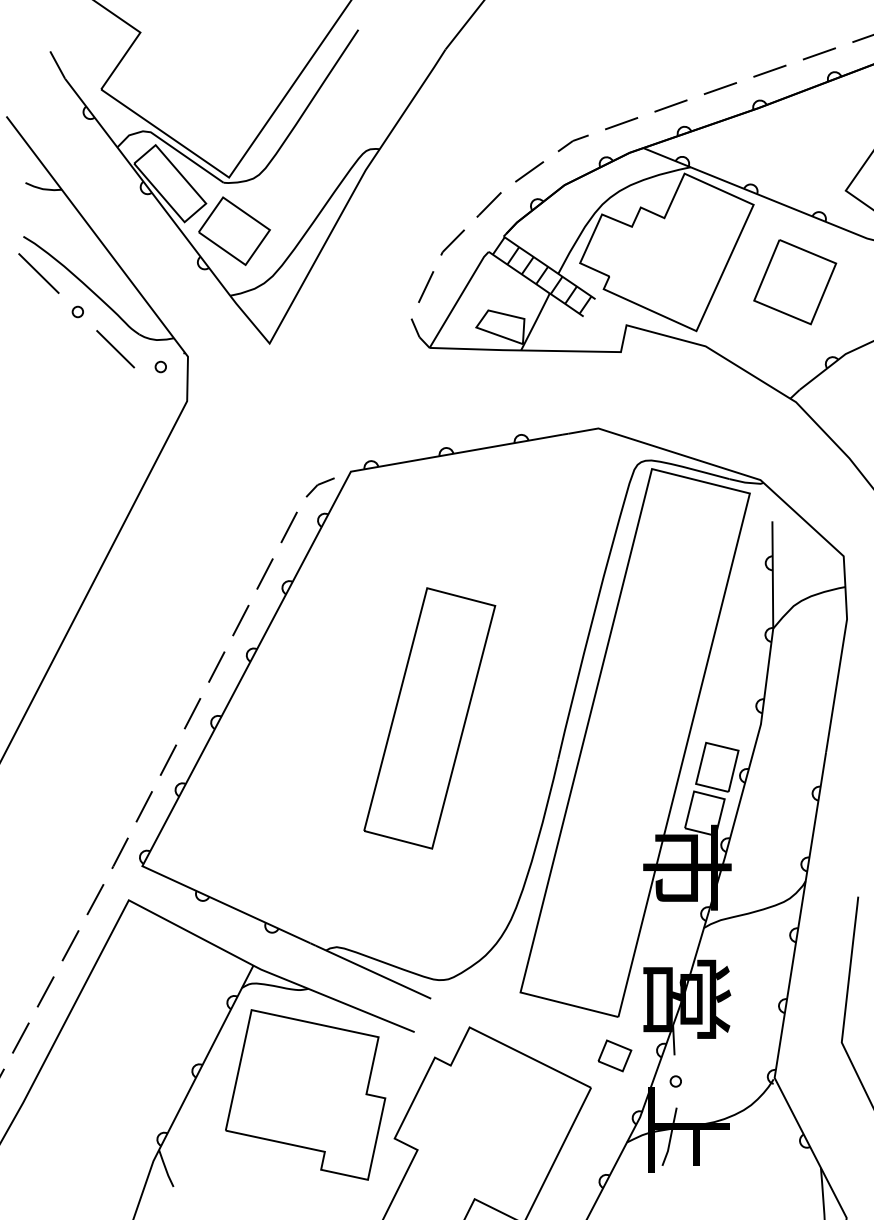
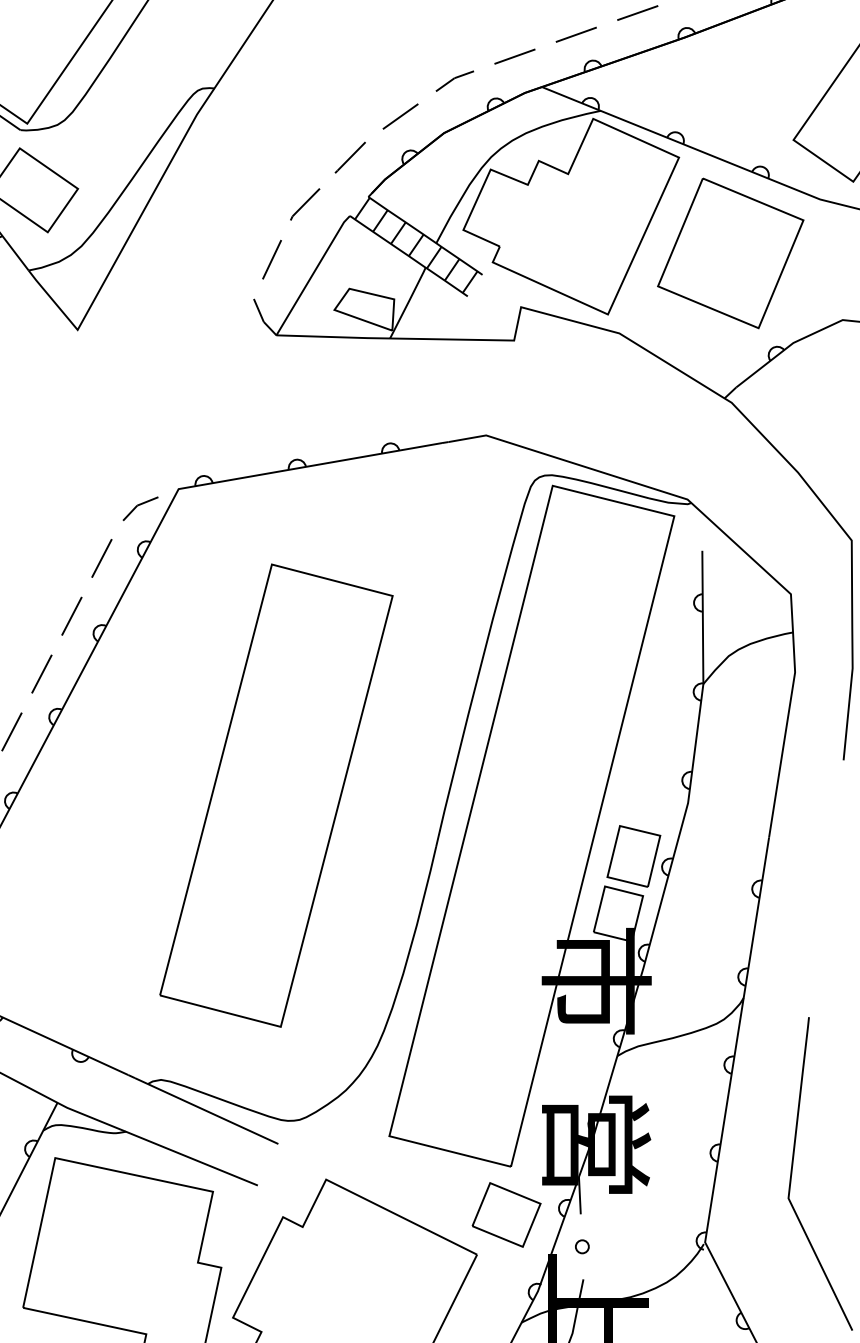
part: (794, 282) -> (729, 254), size x1.43
part: (429, 718) -> (276, 795), size x1.43
part: (614, 1055) -> (506, 1214), size x1.67

